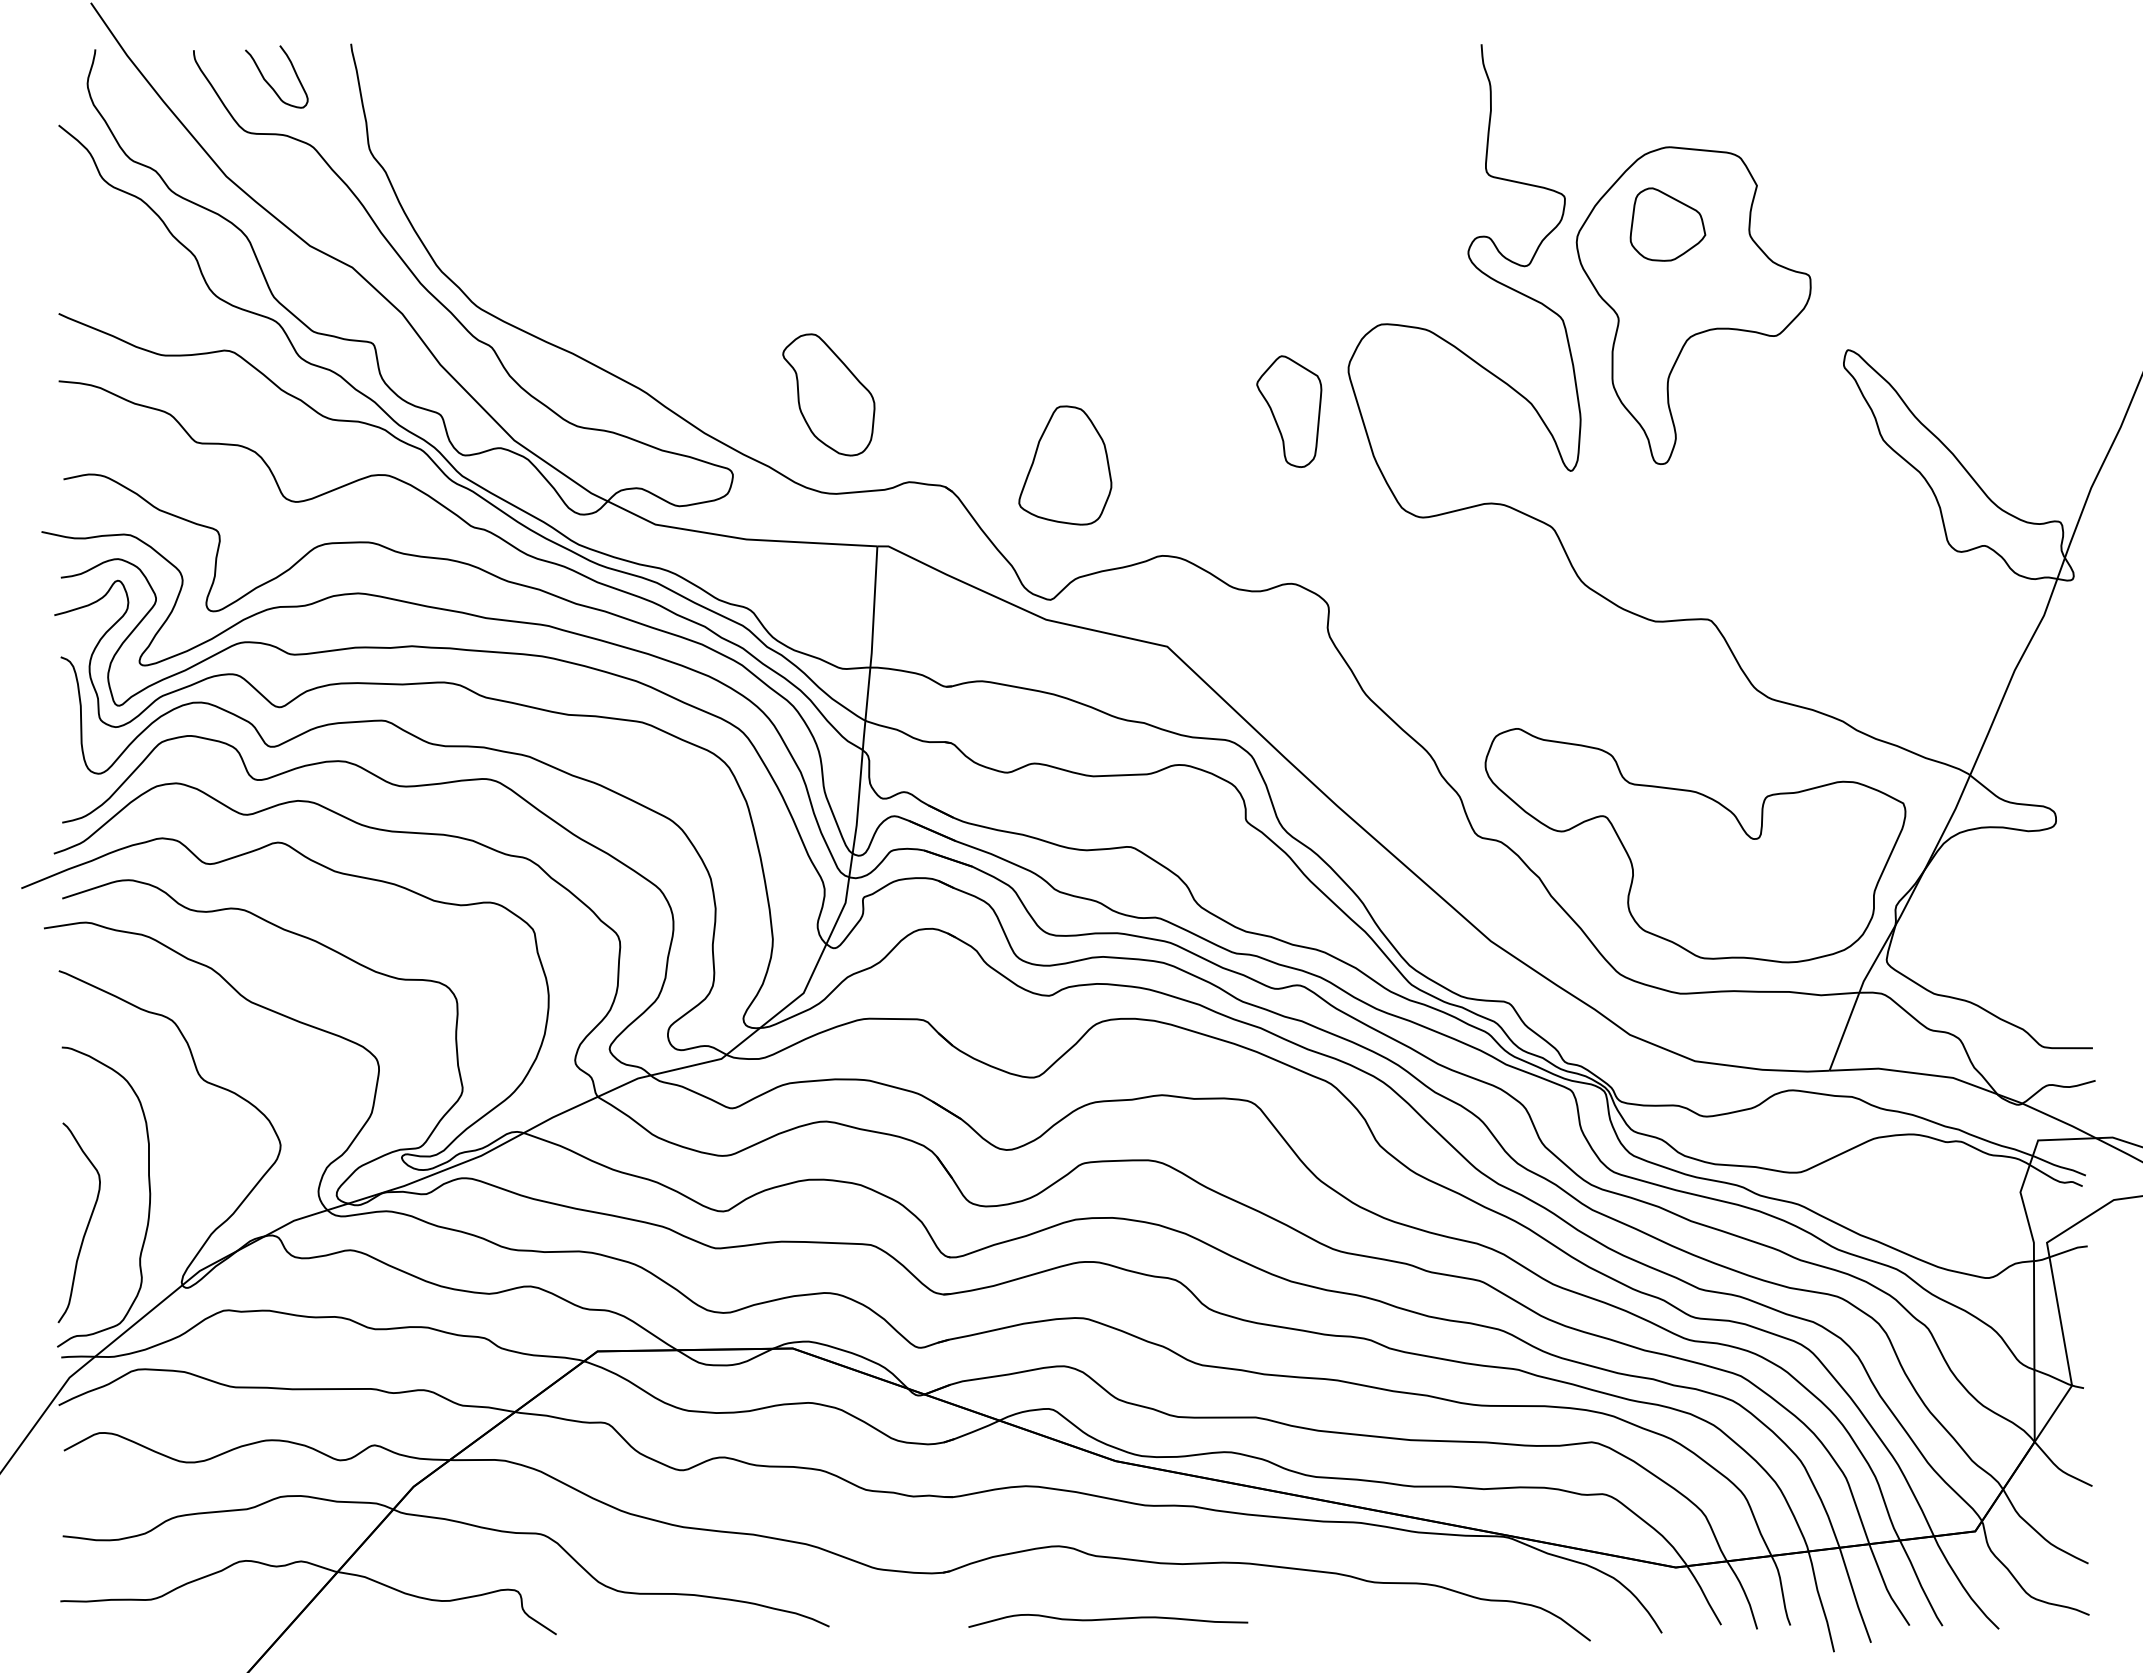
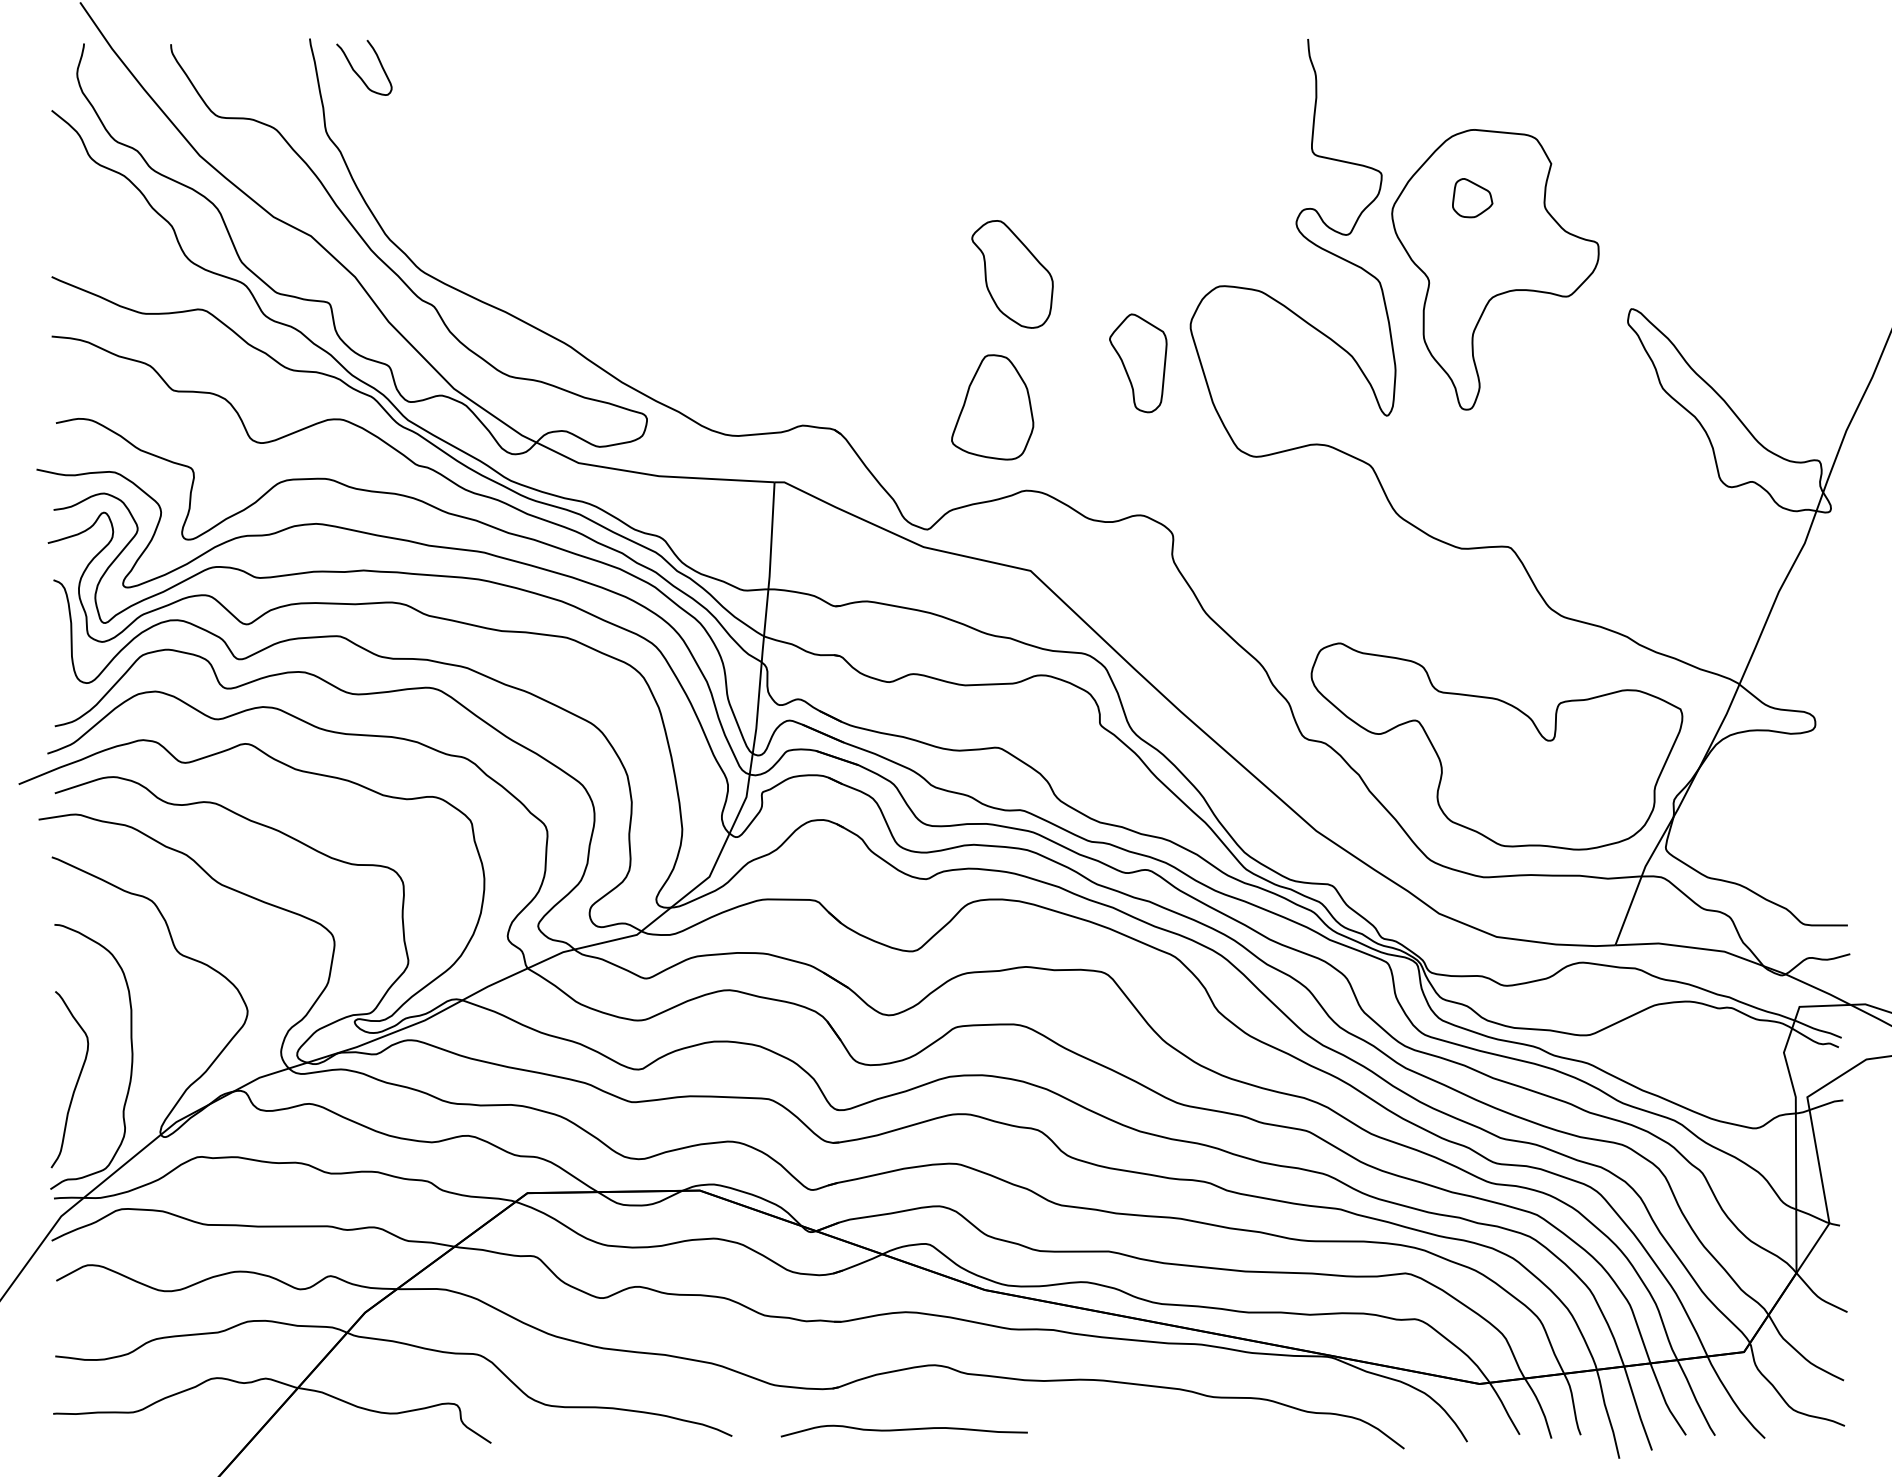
curve: (269, 83) -> (357, 73), moved
part: (1667, 224) -> (1472, 198), size x0.6
part: (828, 394) -> (1012, 274), moved
part: (1065, 465) -> (992, 407), moved
curve: (1108, 1620) -> (904, 1430), moved

